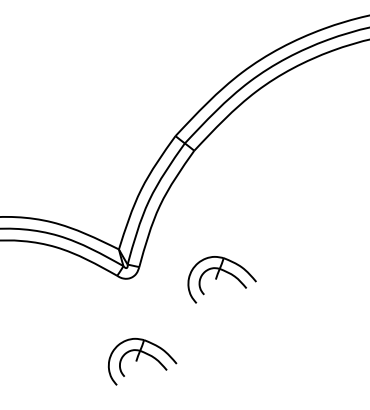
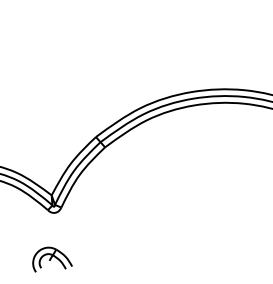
part: (220, 276) -> (106, 221), removed

